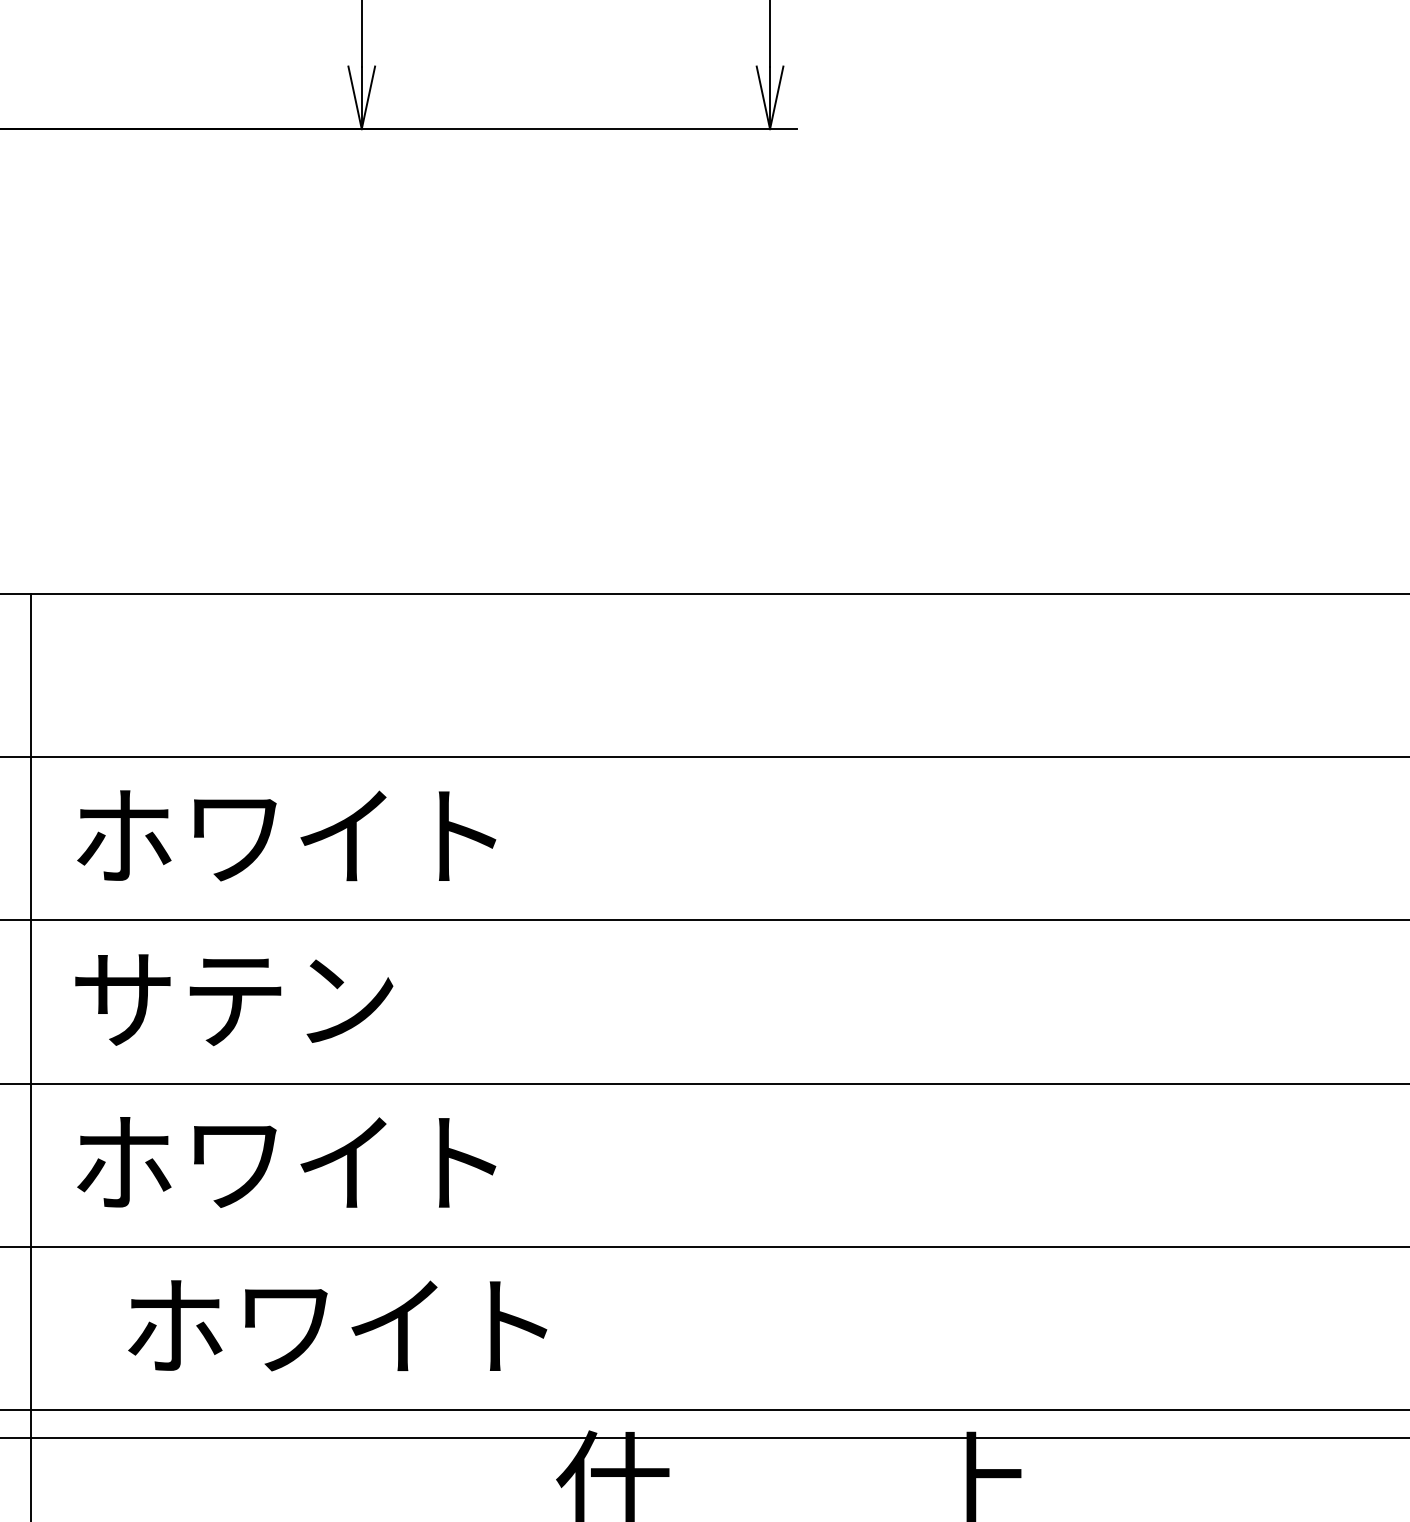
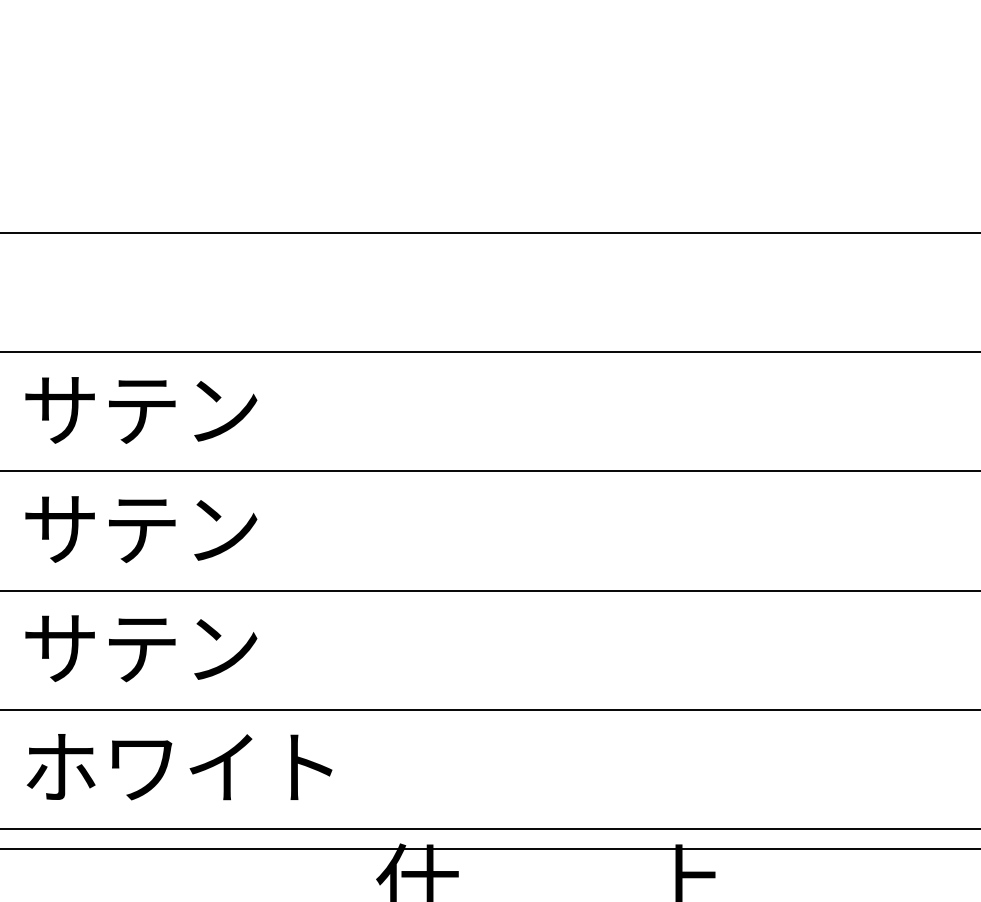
text: (285, 836) -> (178, 410), ホワイト -> サテン
text: (285, 1163) -> (178, 648), ホワイト -> サテン
text: (337, 1325) -> (179, 766), moved

